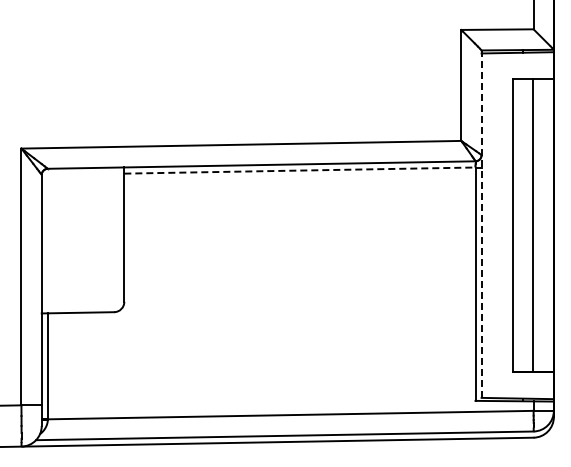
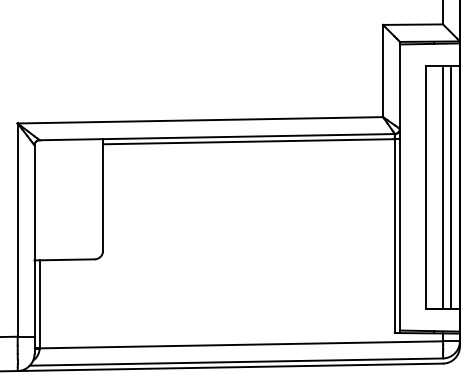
line: (299, 170) -> (248, 141), dashed -> solid
line: (543, 225) -> (451, 187), added
line: (481, 226) -> (399, 188), dashed -> solid

